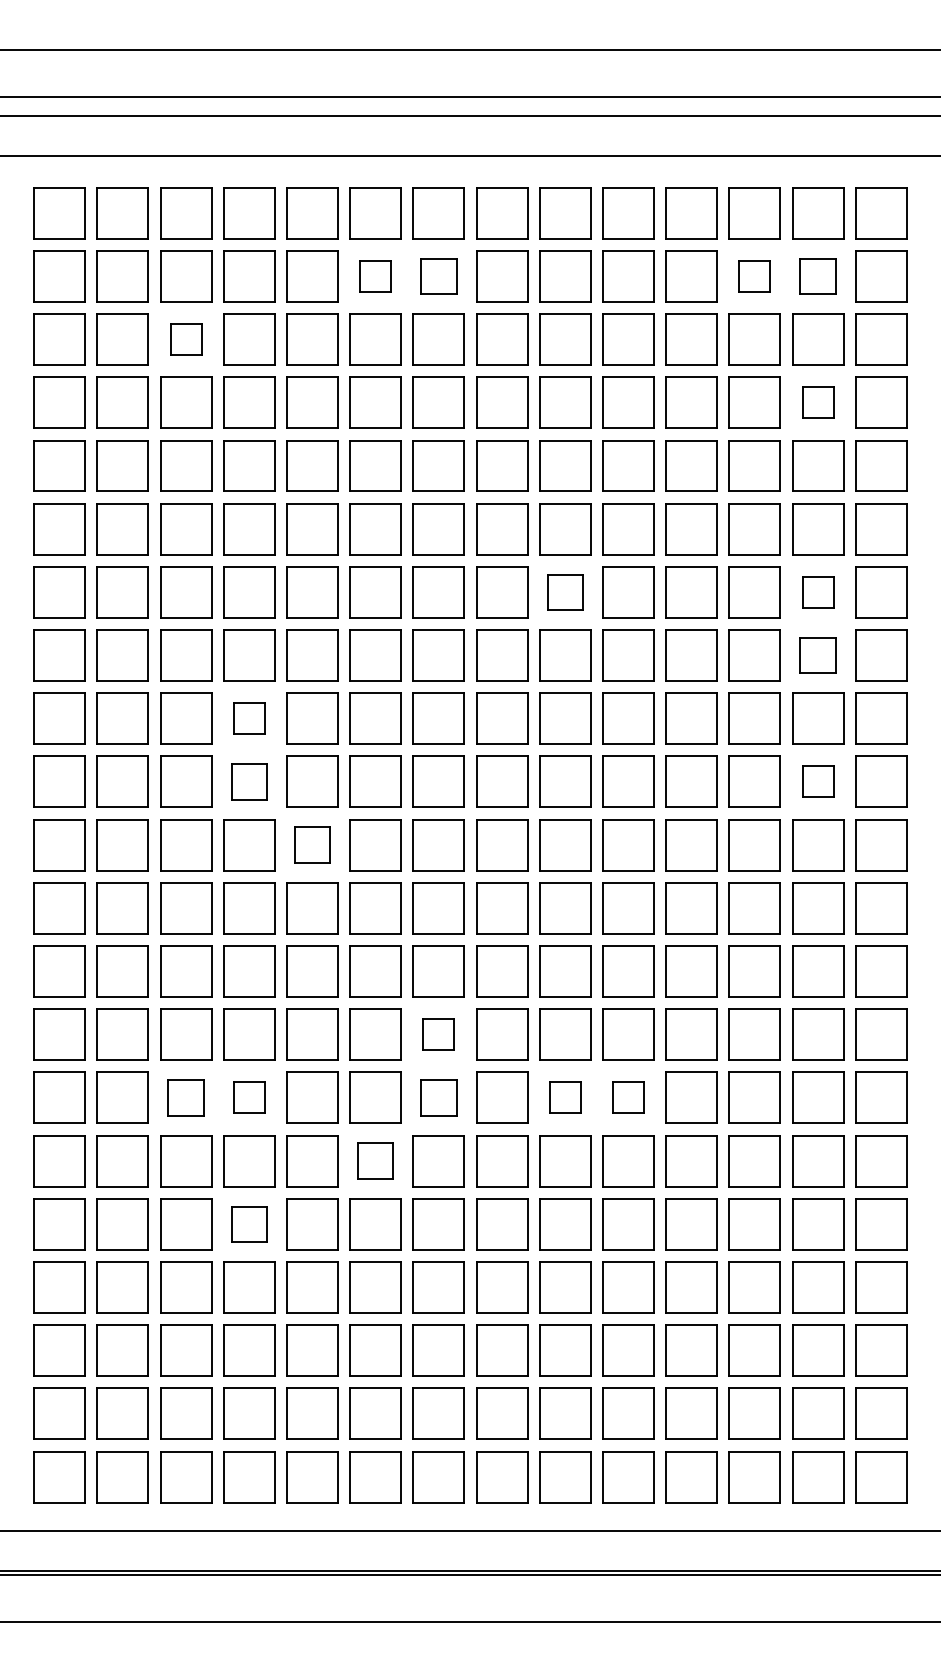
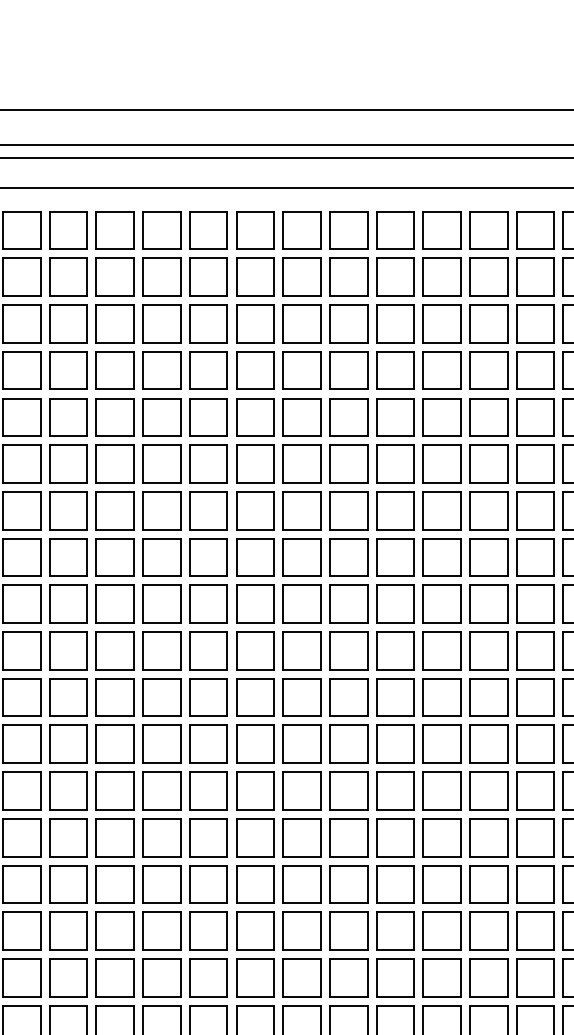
part: (375, 276) -> (208, 277), size x1.67
part: (438, 276) -> (255, 277), size x1.43
part: (754, 276) -> (488, 277), size x1.67
part: (818, 276) -> (535, 277), size x1.43
part: (186, 339) -> (68, 323), size x1.67
part: (818, 402) -> (535, 370), size x1.67
part: (565, 592) -> (348, 510), size x1.43
part: (818, 592) -> (535, 510), size x1.67
part: (818, 655) -> (535, 557), size x1.43
part: (249, 718) -> (115, 603), size x1.67
part: (249, 781) -> (115, 650), size x1.43
part: (818, 781) -> (535, 650), size x1.67
part: (312, 845) -> (161, 697), size x1.43
part: (438, 1034) -> (255, 837), size x1.67
part: (186, 1097) -> (68, 884), size x1.43
part: (249, 1097) -> (115, 884), size x1.67
part: (438, 1097) -> (255, 884), size x1.43
part: (565, 1097) -> (348, 884), size x1.67
part: (628, 1097) -> (395, 884), size x1.67
part: (375, 1161) -> (208, 931), size x1.43
part: (249, 1224) -> (115, 977), size x1.43

